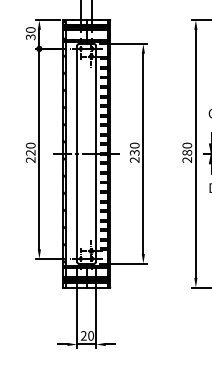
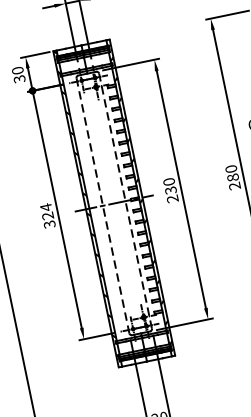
text: (30, 152) -> (47, 215), 220 -> 324
line: (77, 153) -> (103, 205), solid -> dashed
line: (96, 153) -> (125, 200), solid -> dashed

